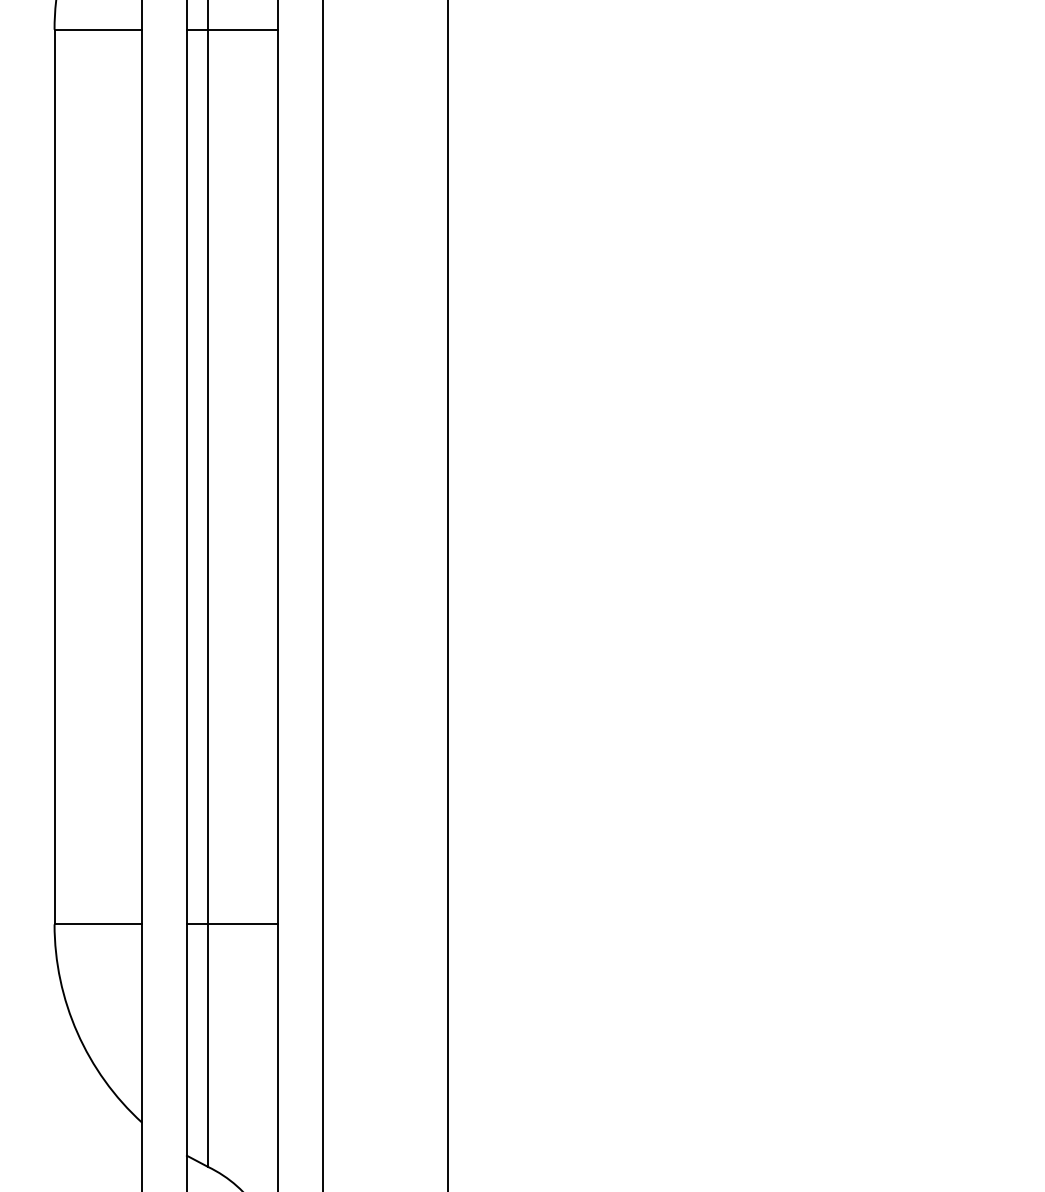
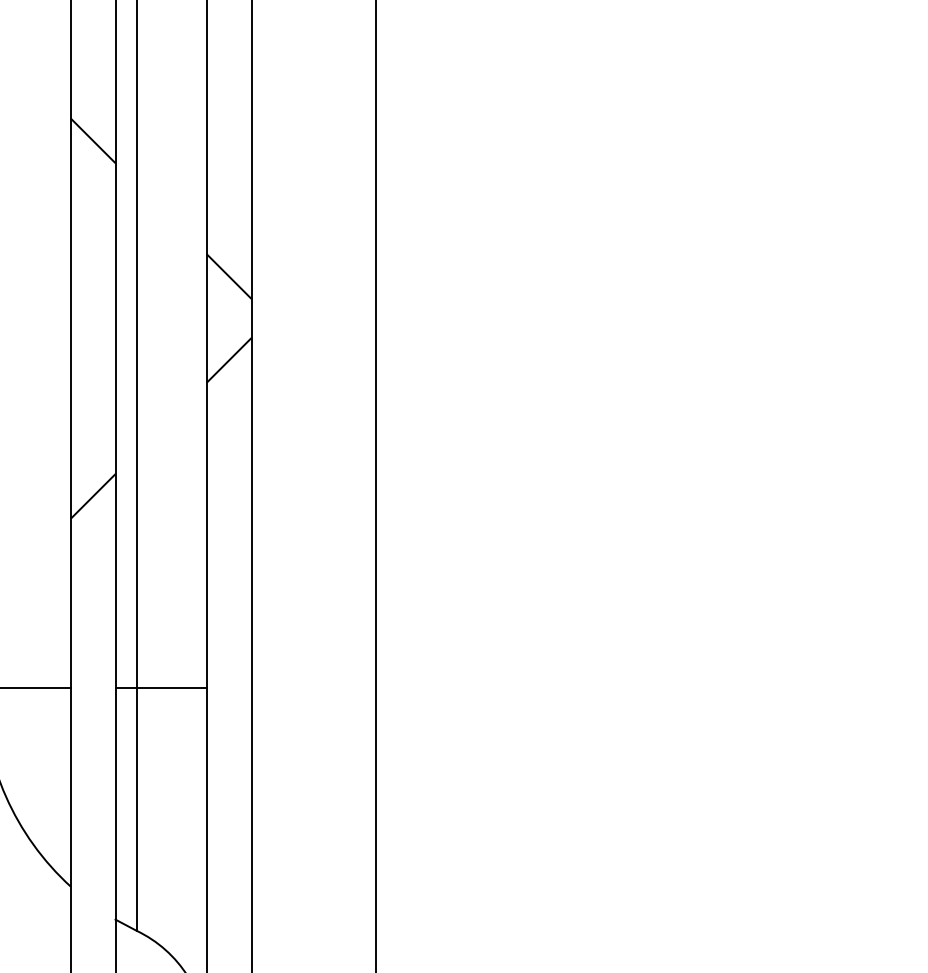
hatch: (164, 554) -> (93, 318), added
hatch: (300, 554) -> (229, 318), added

